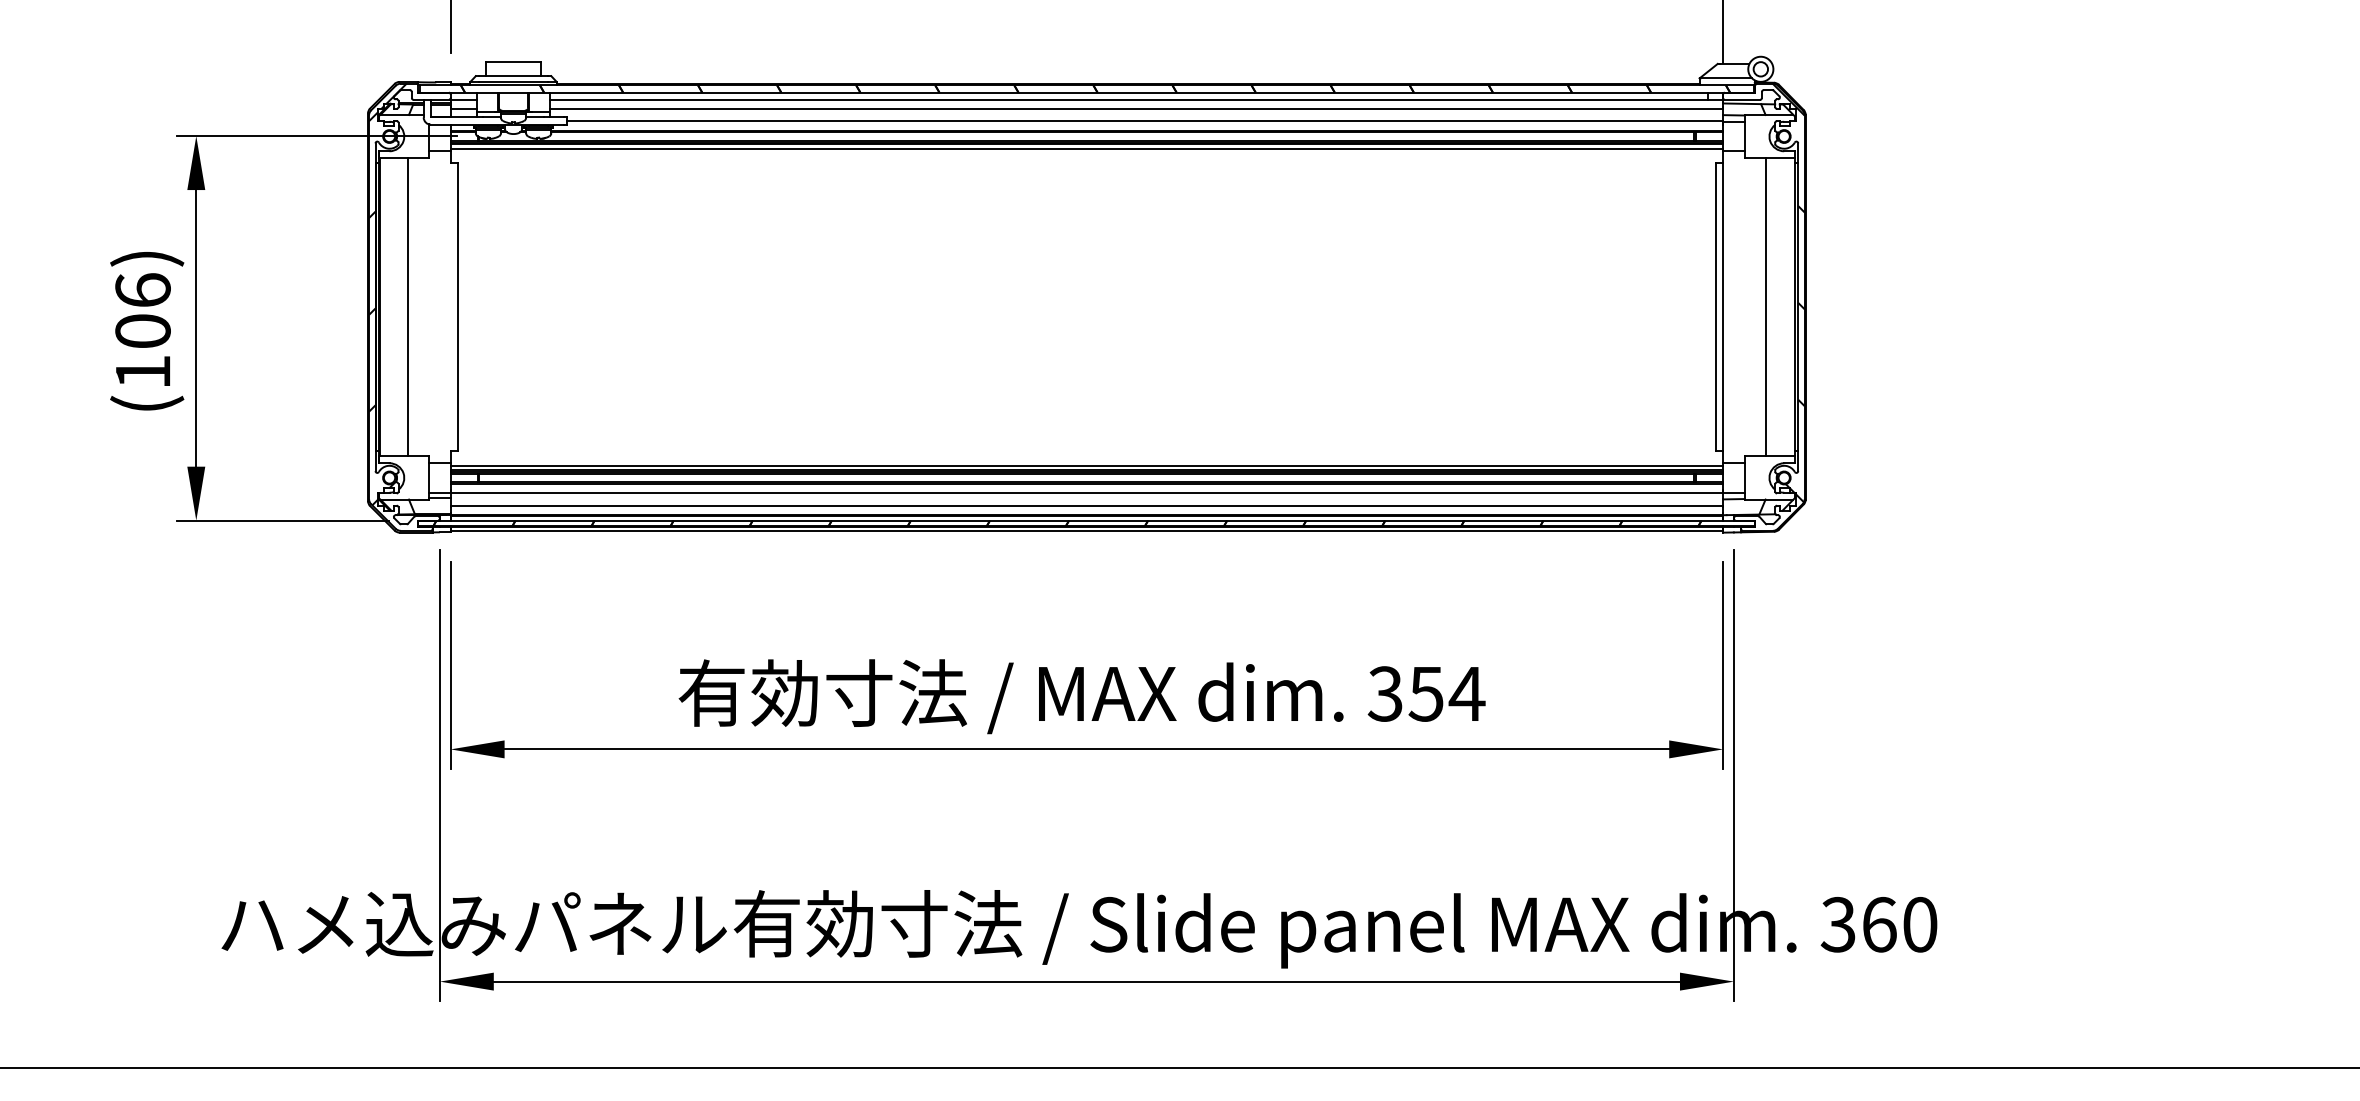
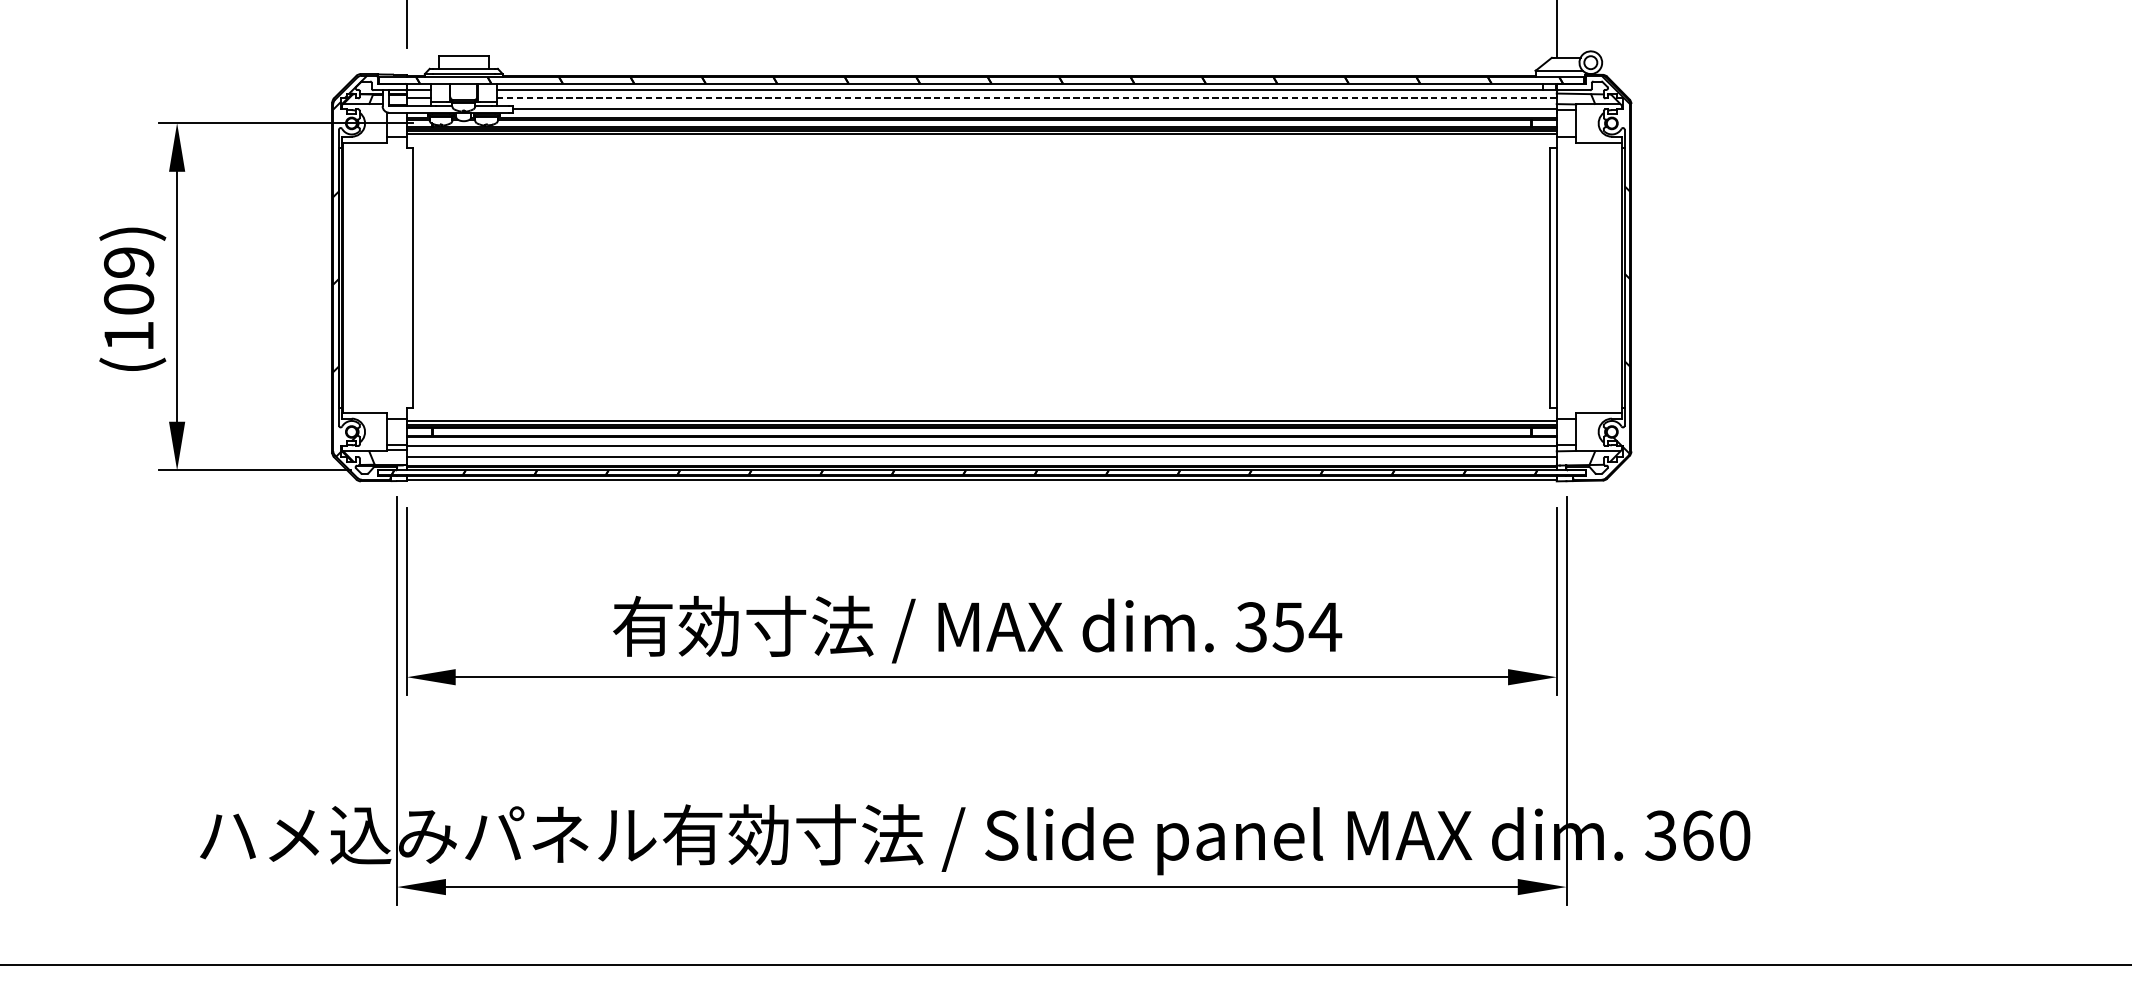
line: (1136, 108) -> (1026, 98), solid -> dashed
text: (142, 290) -> (128, 262), (106) -> (109)
line: (408, 307) -> (368, 277), removed
line: (1766, 307) -> (1595, 277), removed

